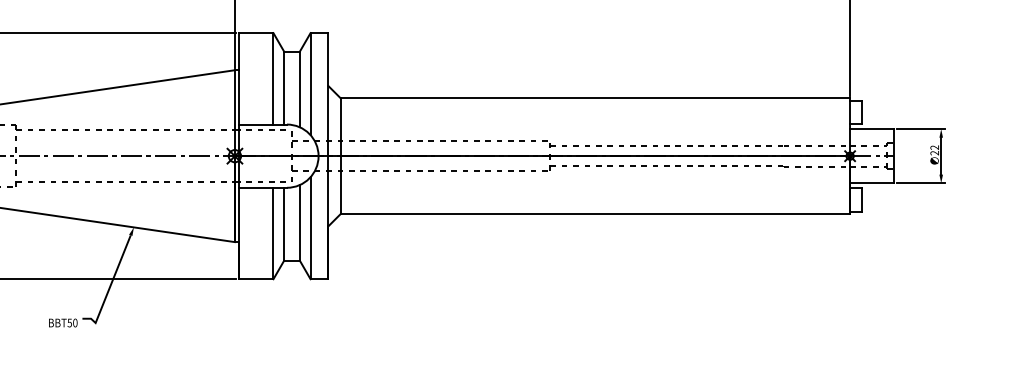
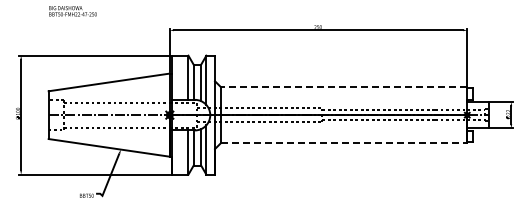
line: (594, 98) -> (343, 87), solid -> dashed
line: (596, 214) -> (344, 143), solid -> dashed

